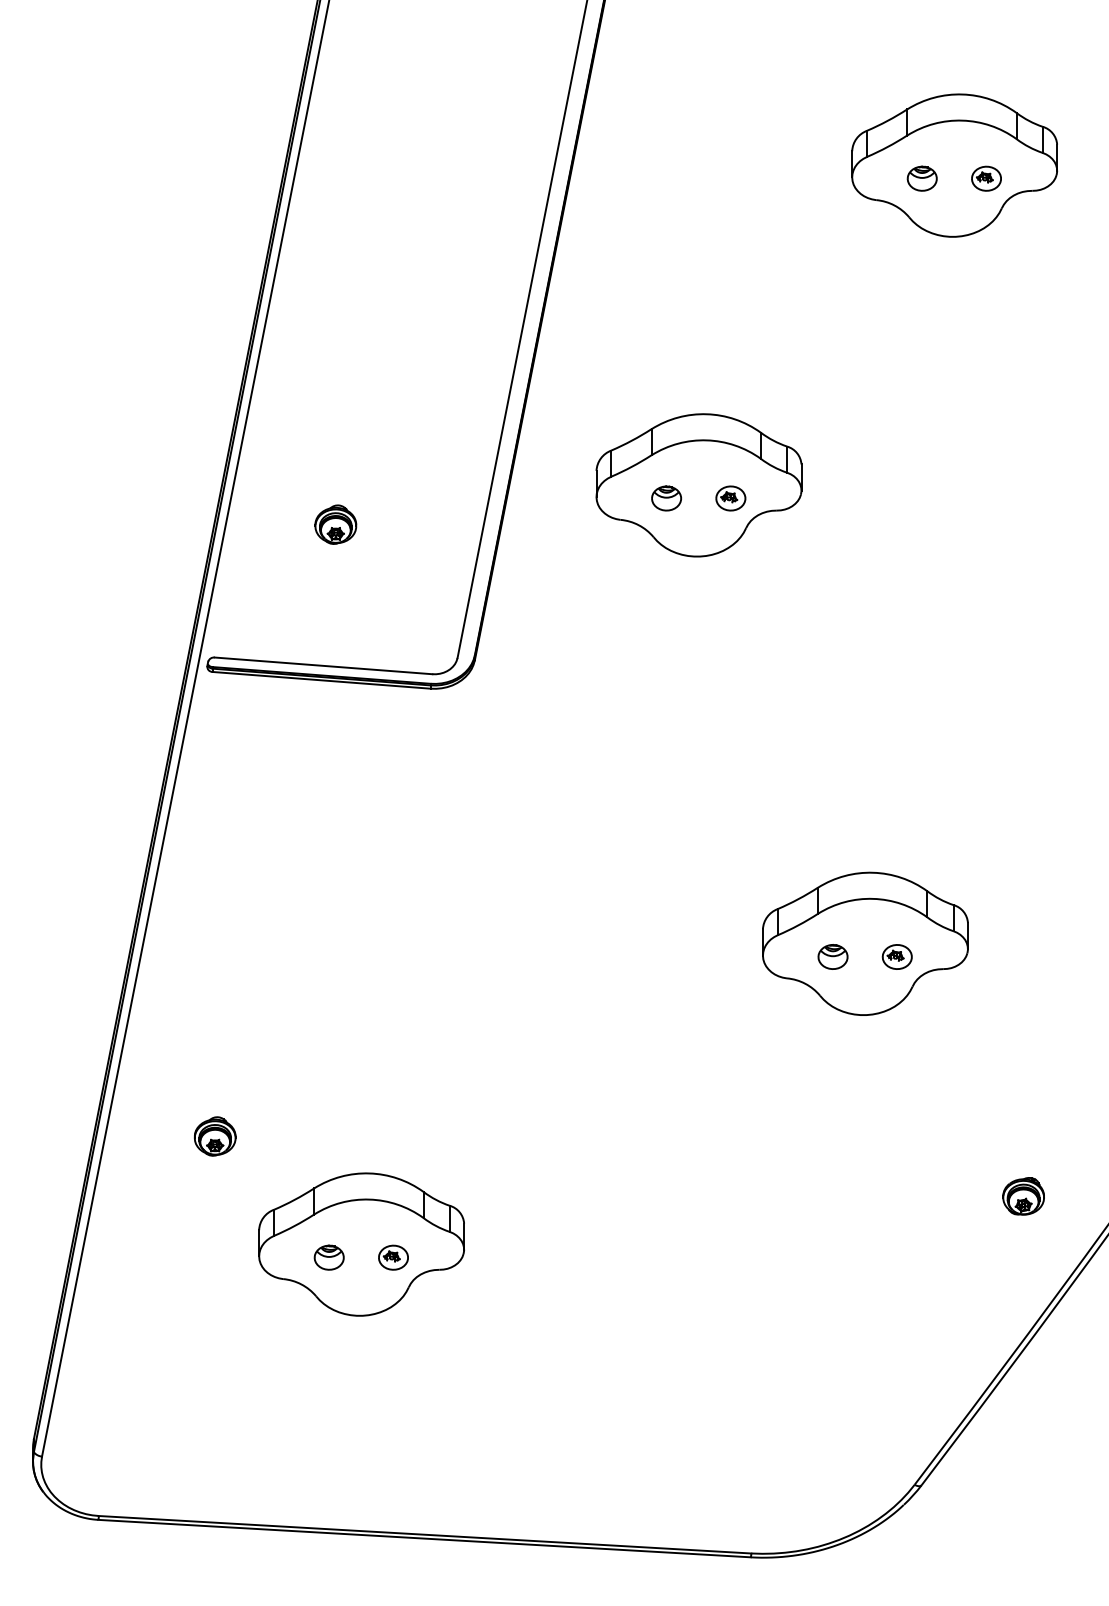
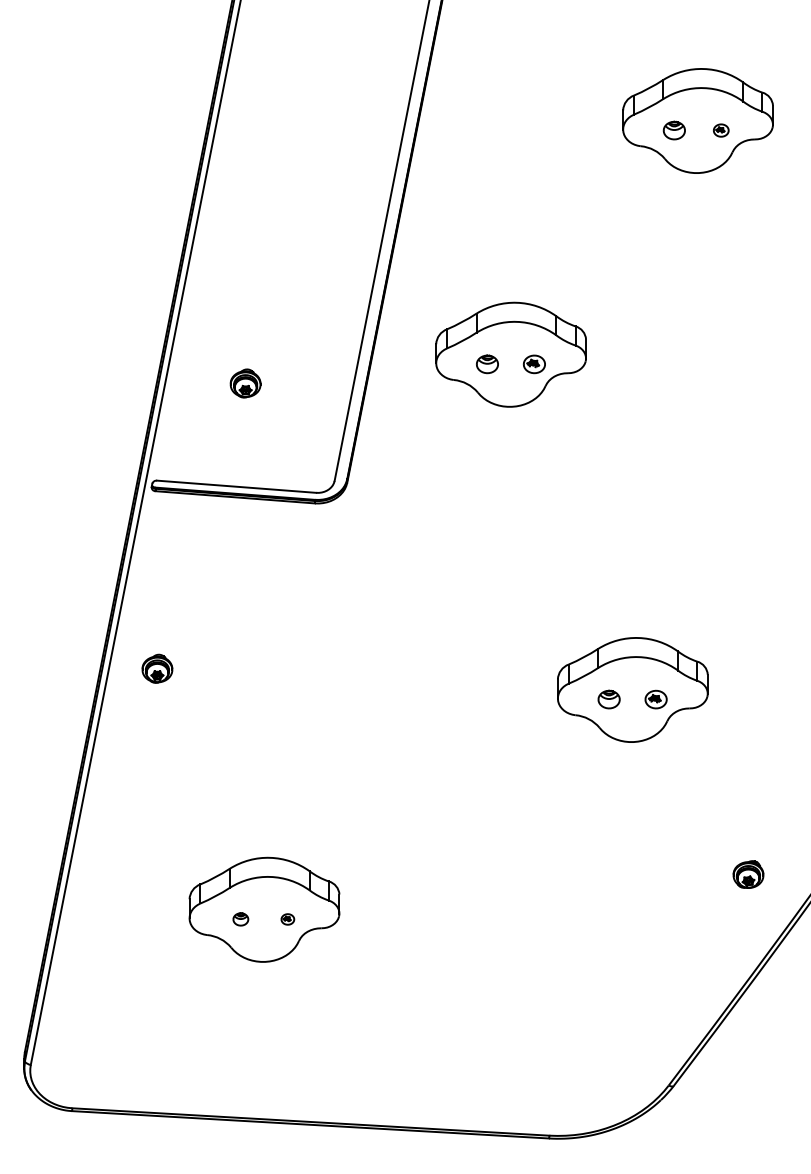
part: (985, 178) -> (720, 130), size x0.7
part: (215, 1136) -> (157, 668), moved
part: (328, 1257) -> (240, 919), size x0.7
part: (393, 1257) -> (287, 919), size x0.6

